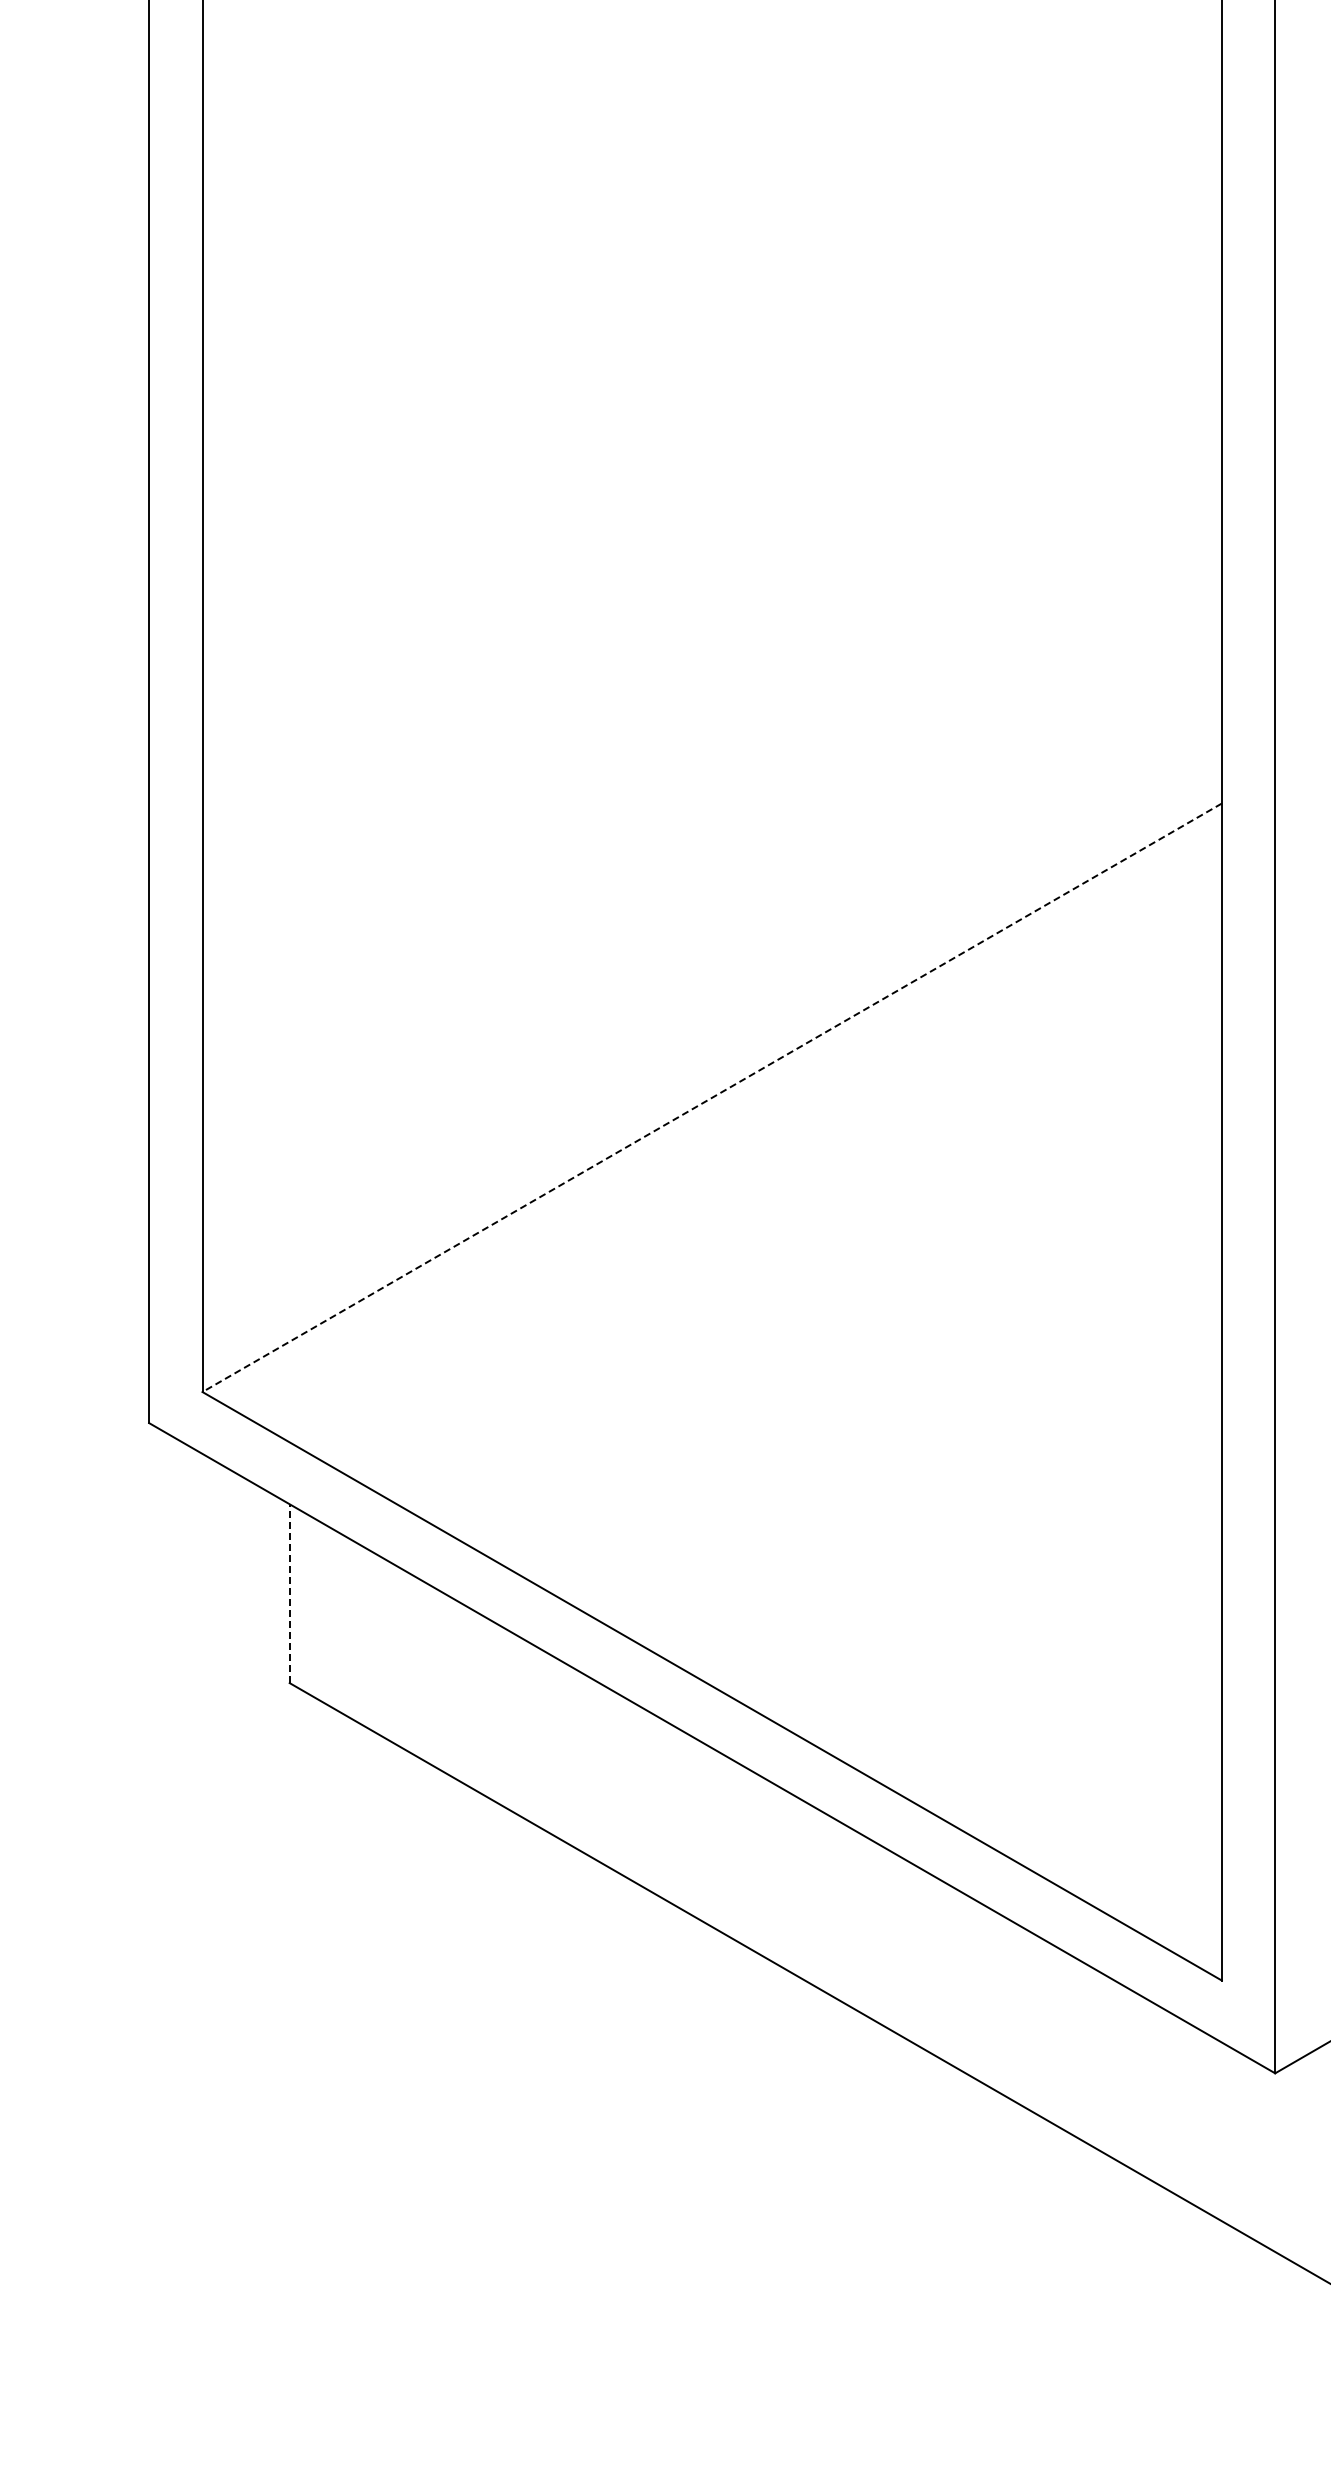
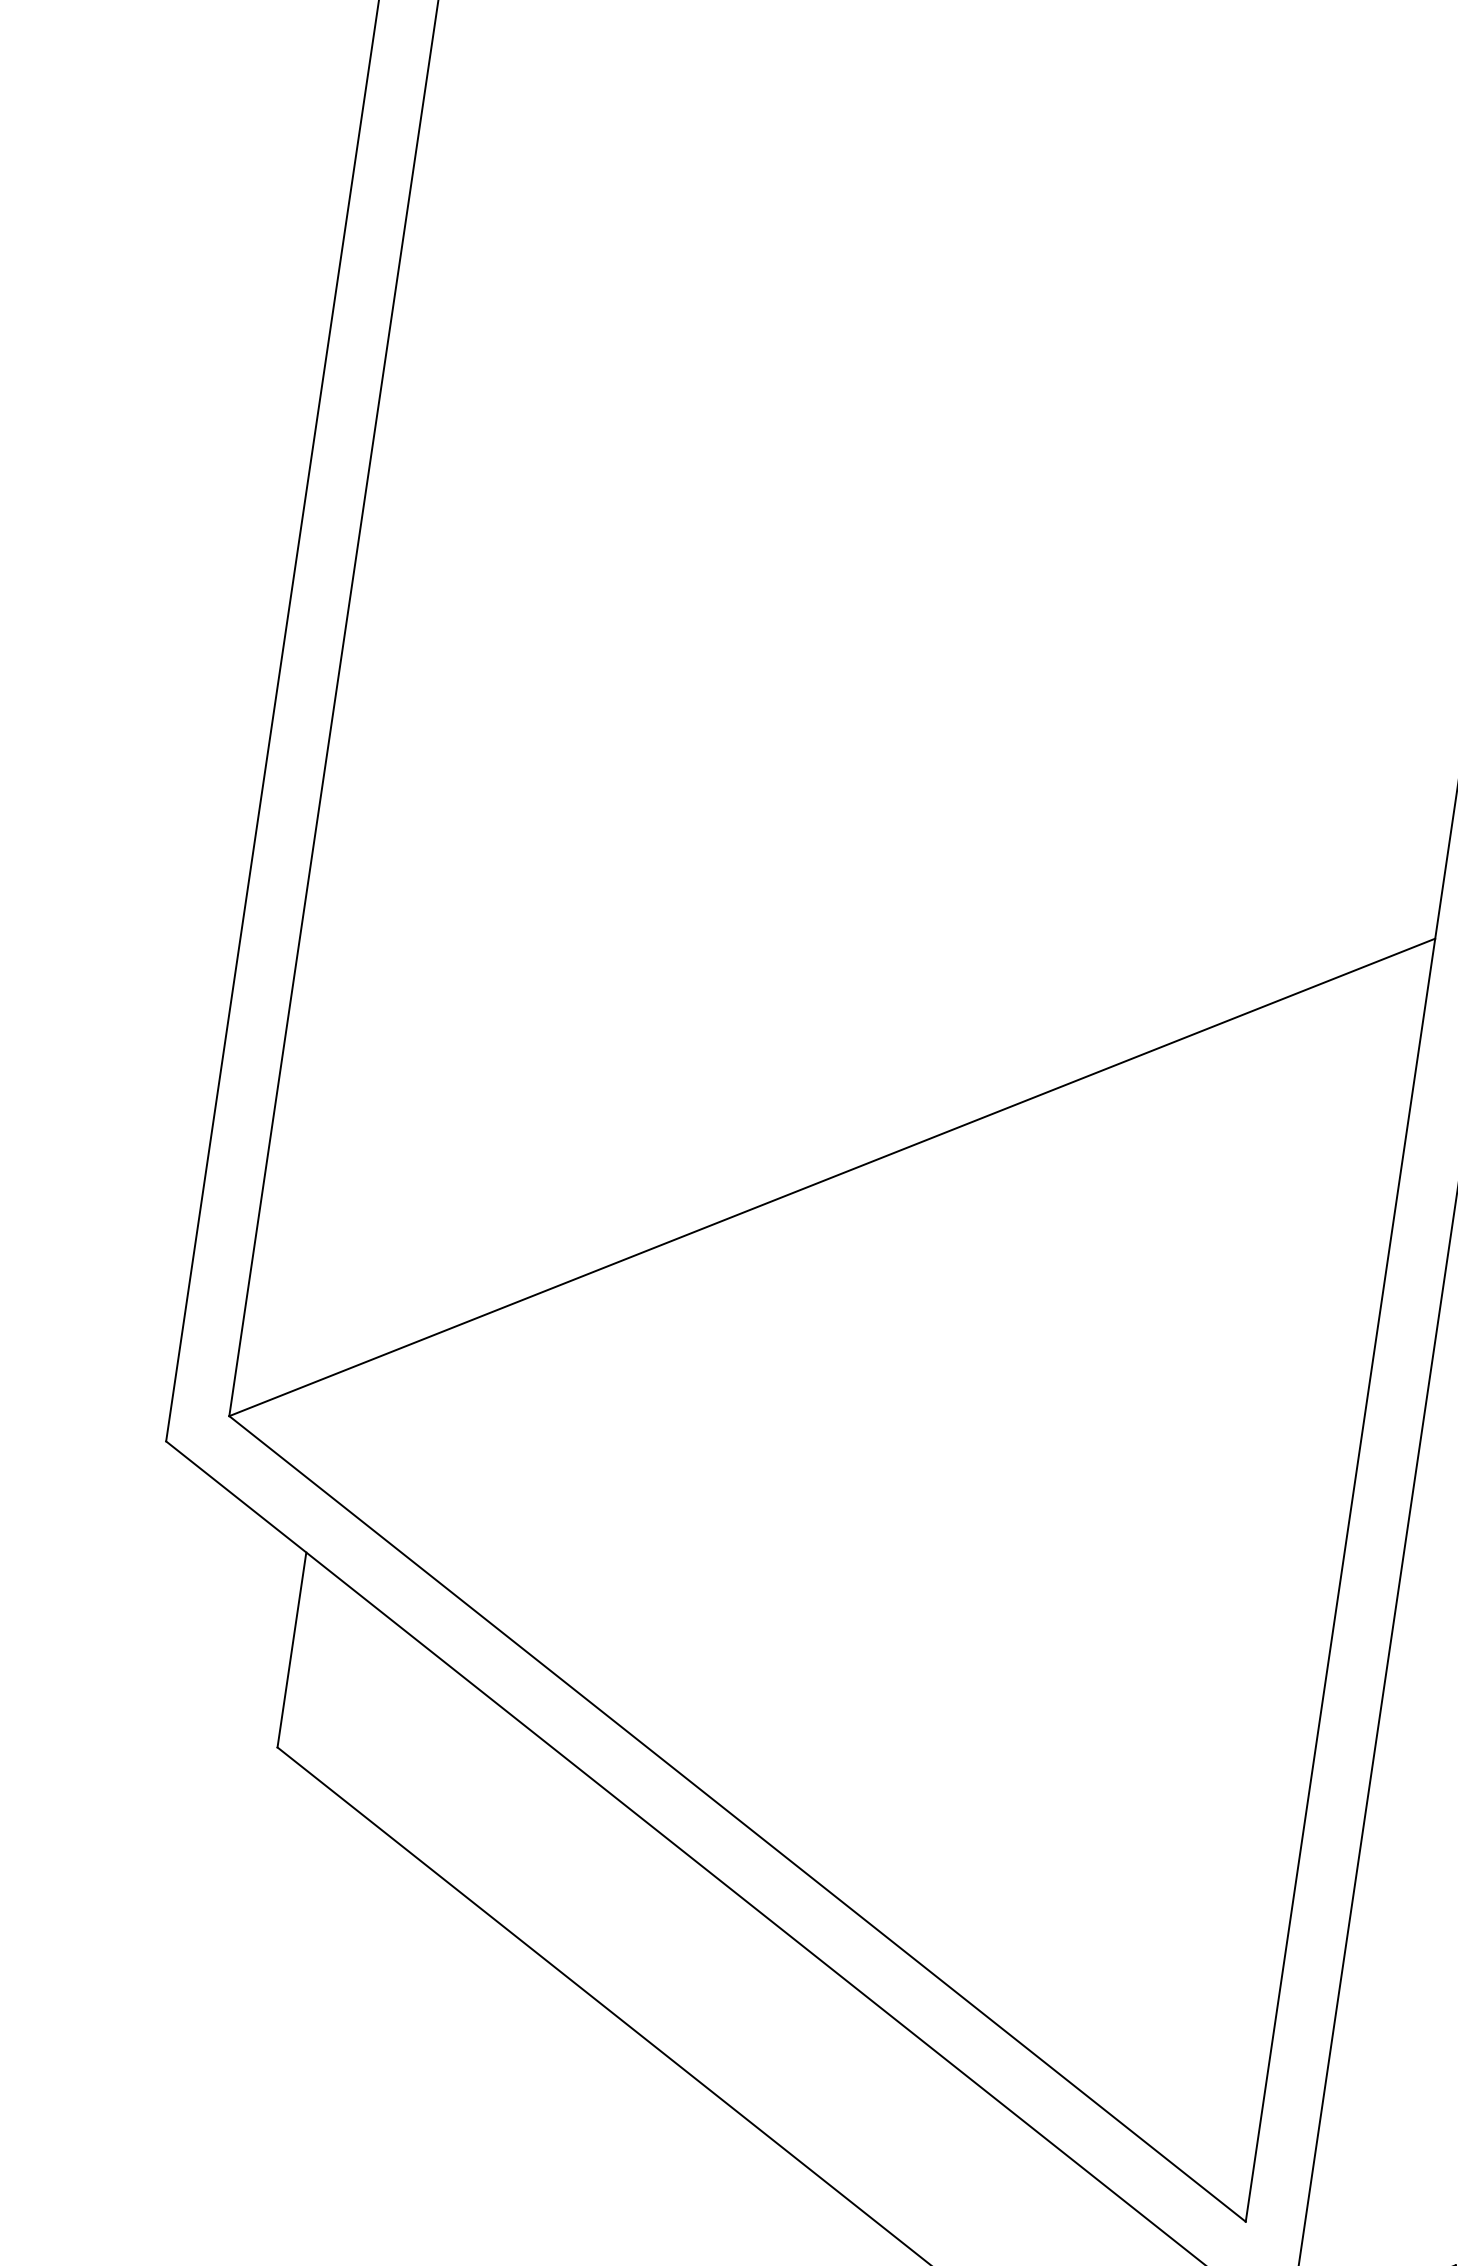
line: (712, 1097) -> (832, 1177), dashed -> solid
line: (289, 1593) -> (291, 1649), dashed -> solid

